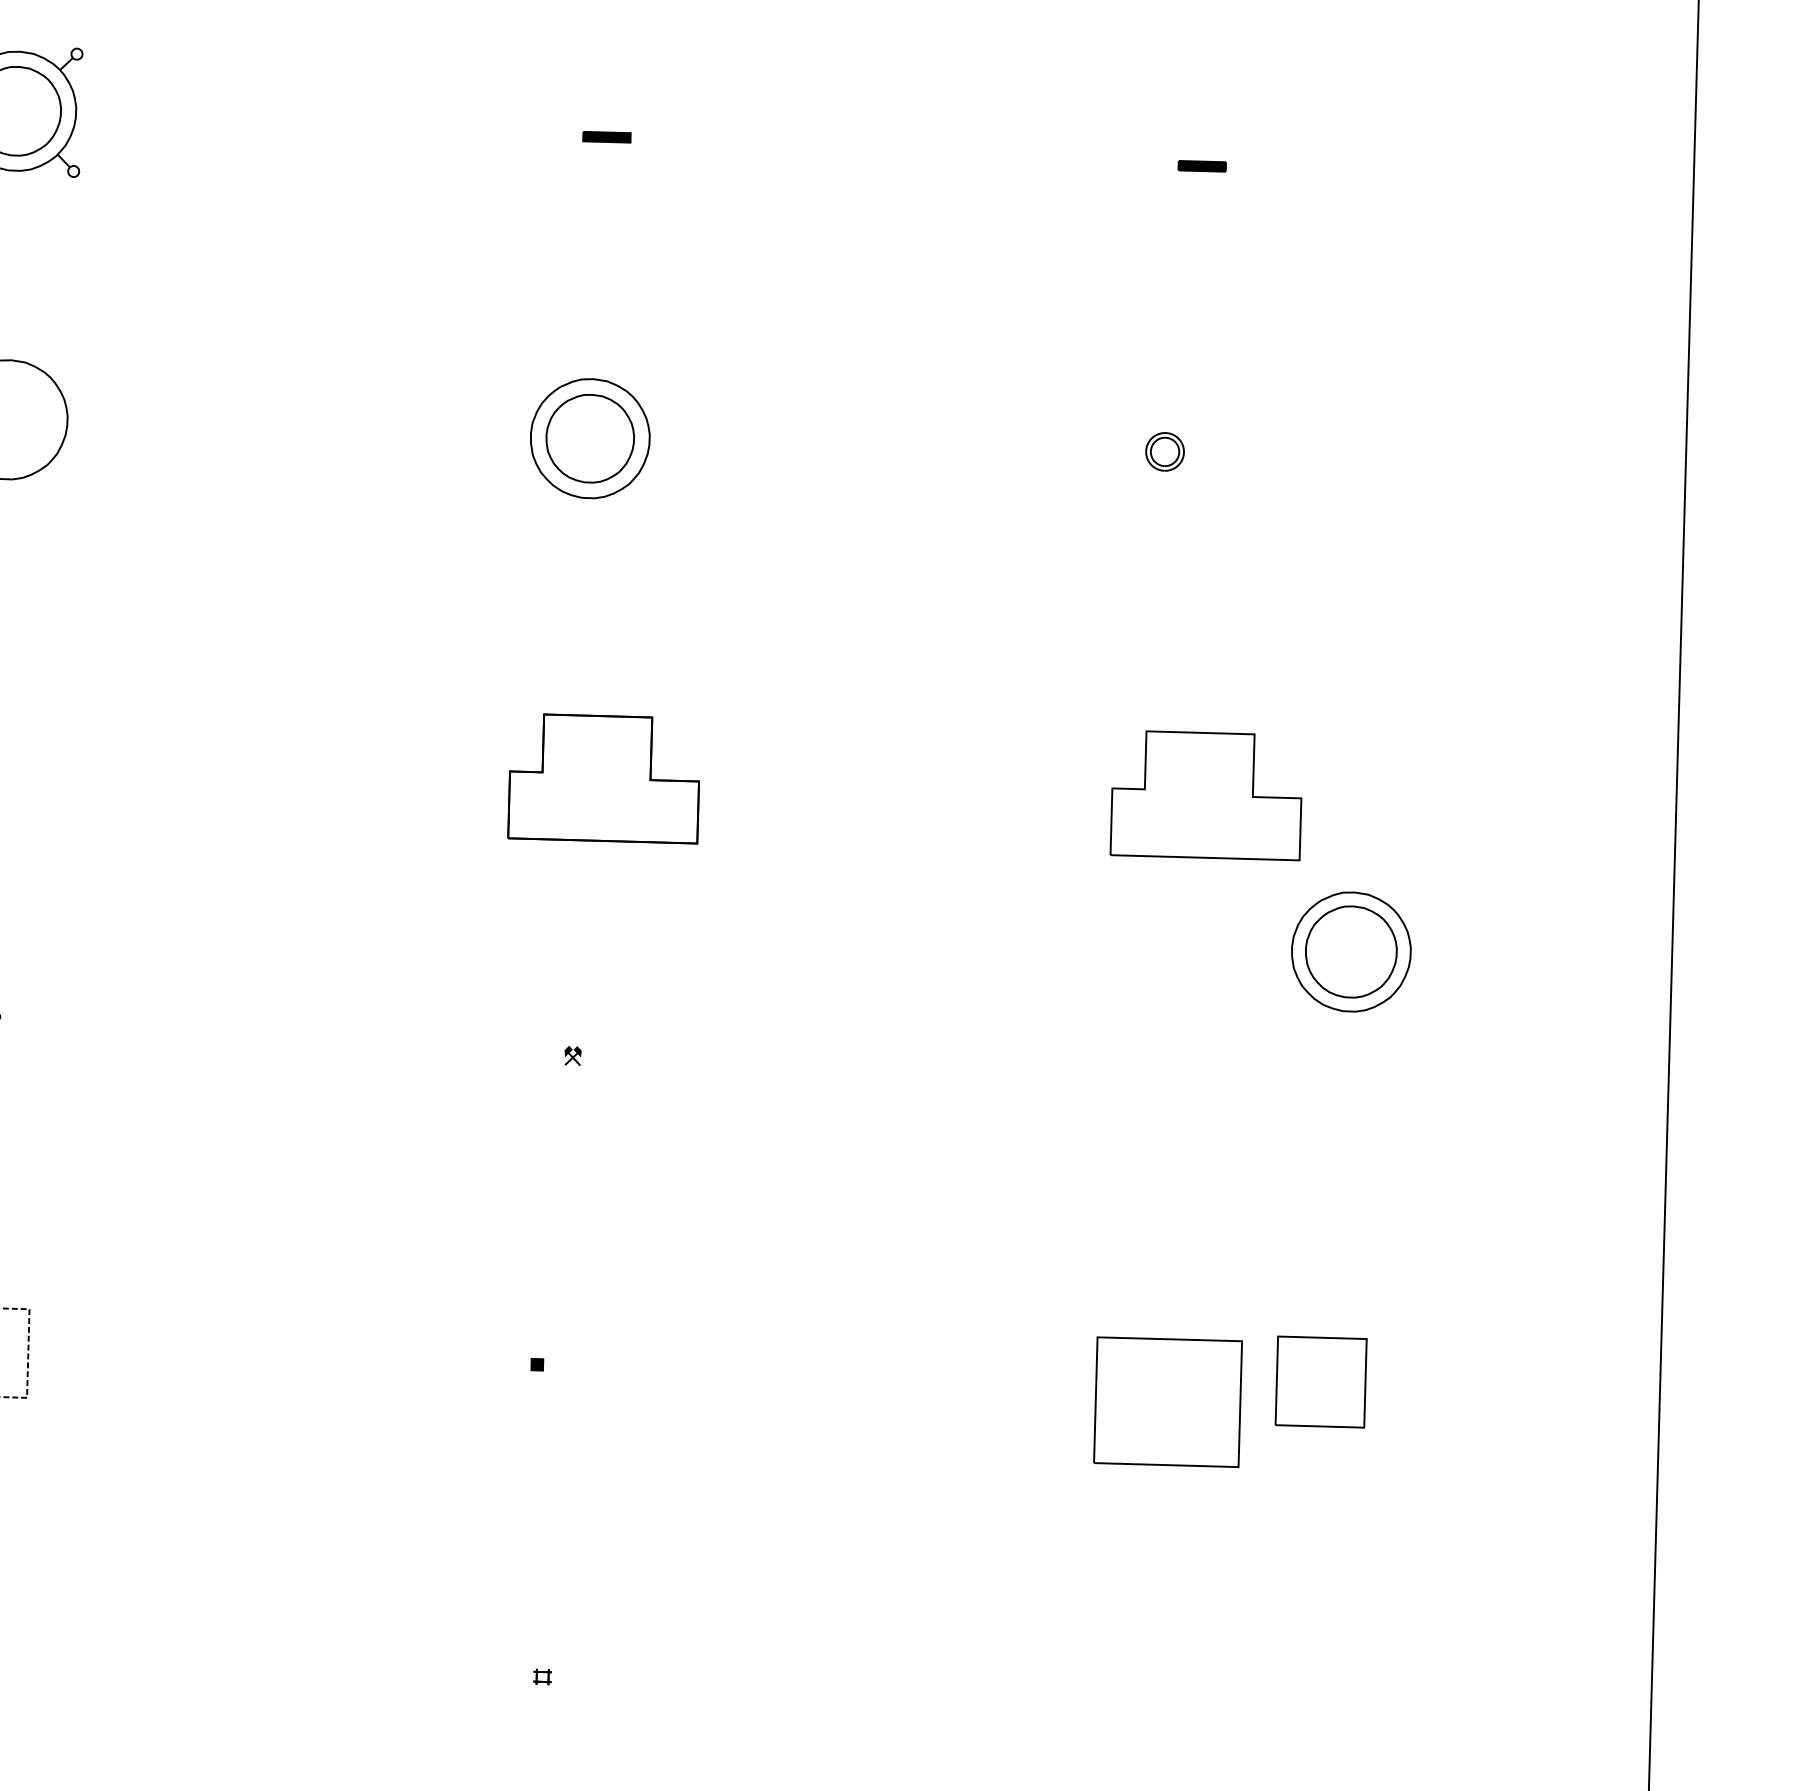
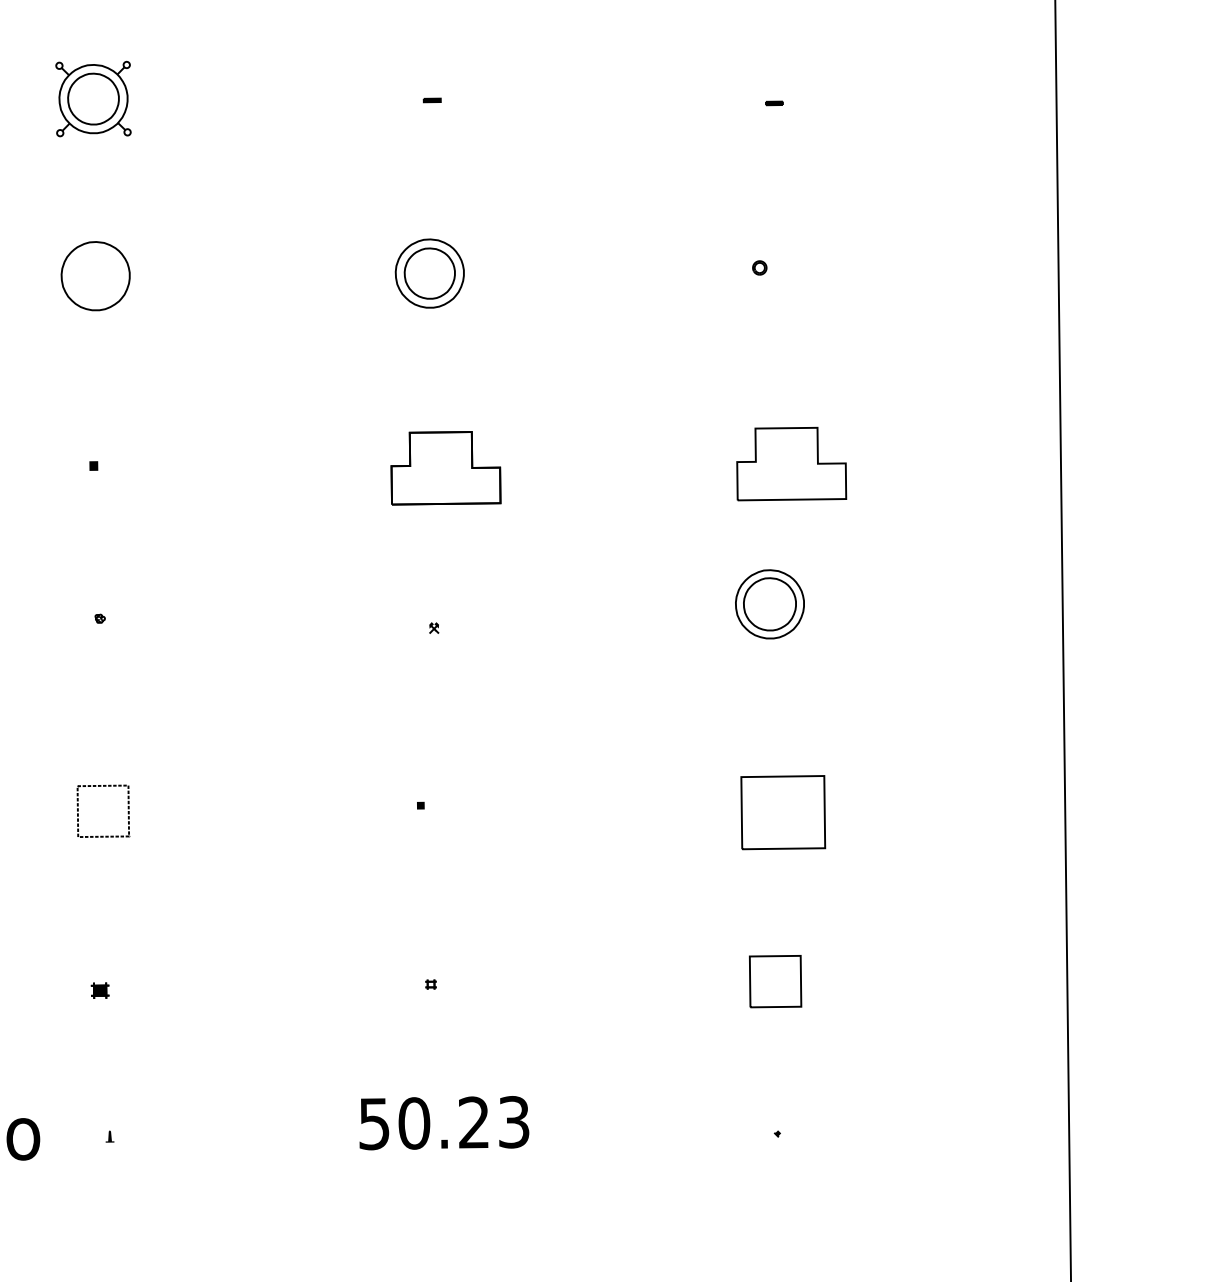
part: (605, 137) -> (431, 100), size x0.62
part: (1202, 166) -> (774, 103), size x0.62
part: (1164, 451) -> (759, 267), size x0.62
part: (1350, 952) -> (769, 604), moved
part: (1321, 1381) -> (775, 981), moved

